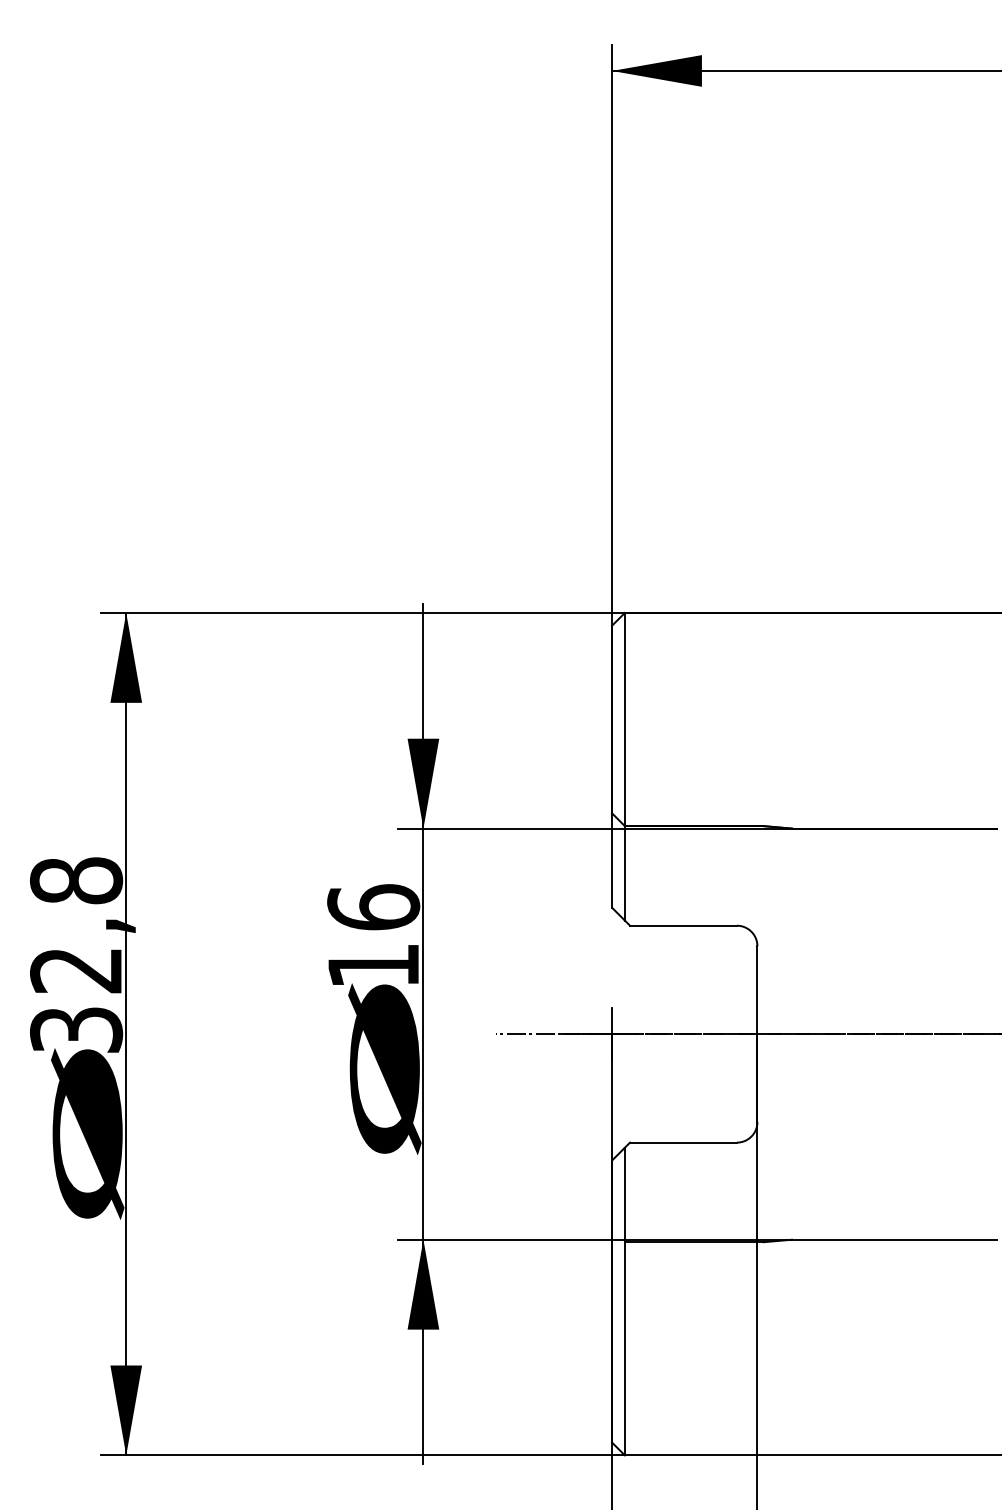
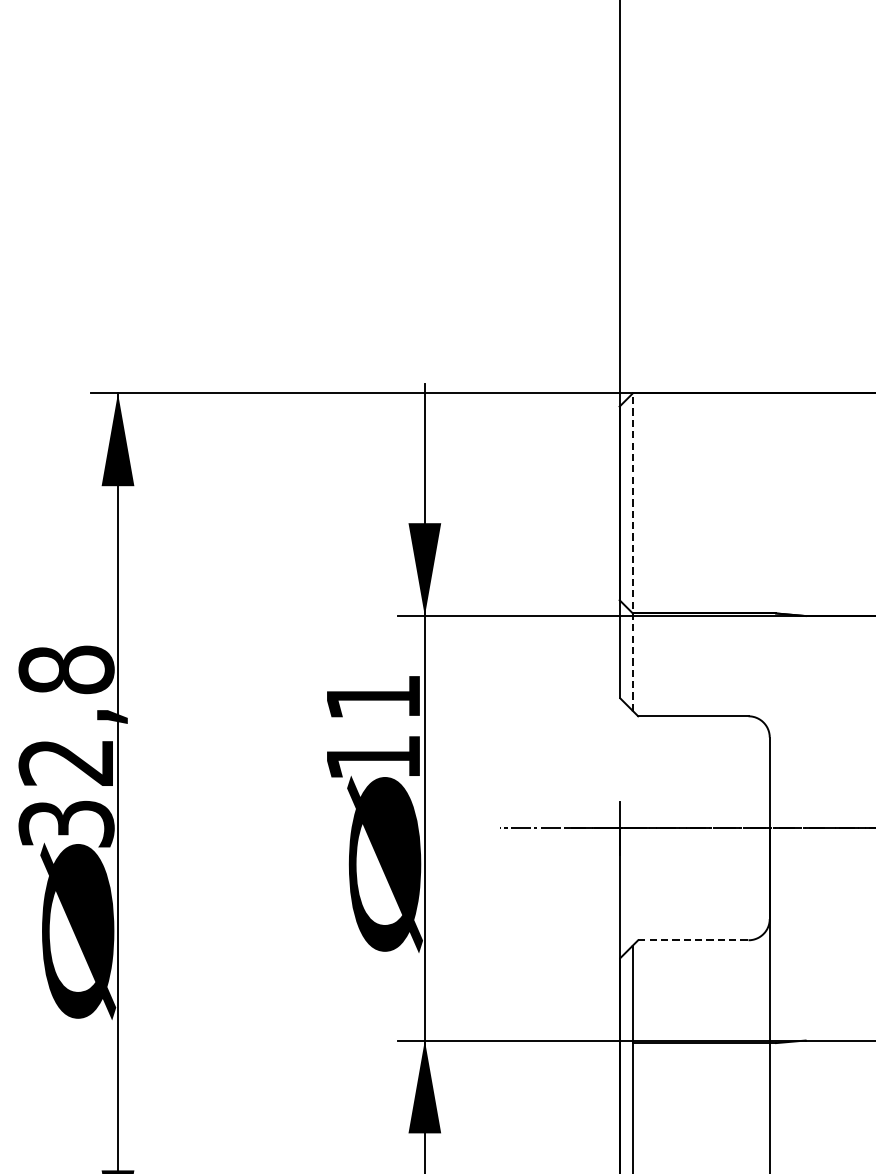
line: (624, 766) -> (632, 551), solid -> dashed
text: (373, 907) -> (373, 697), 16 -> 11
line: (683, 1142) -> (693, 940), solid -> dashed

